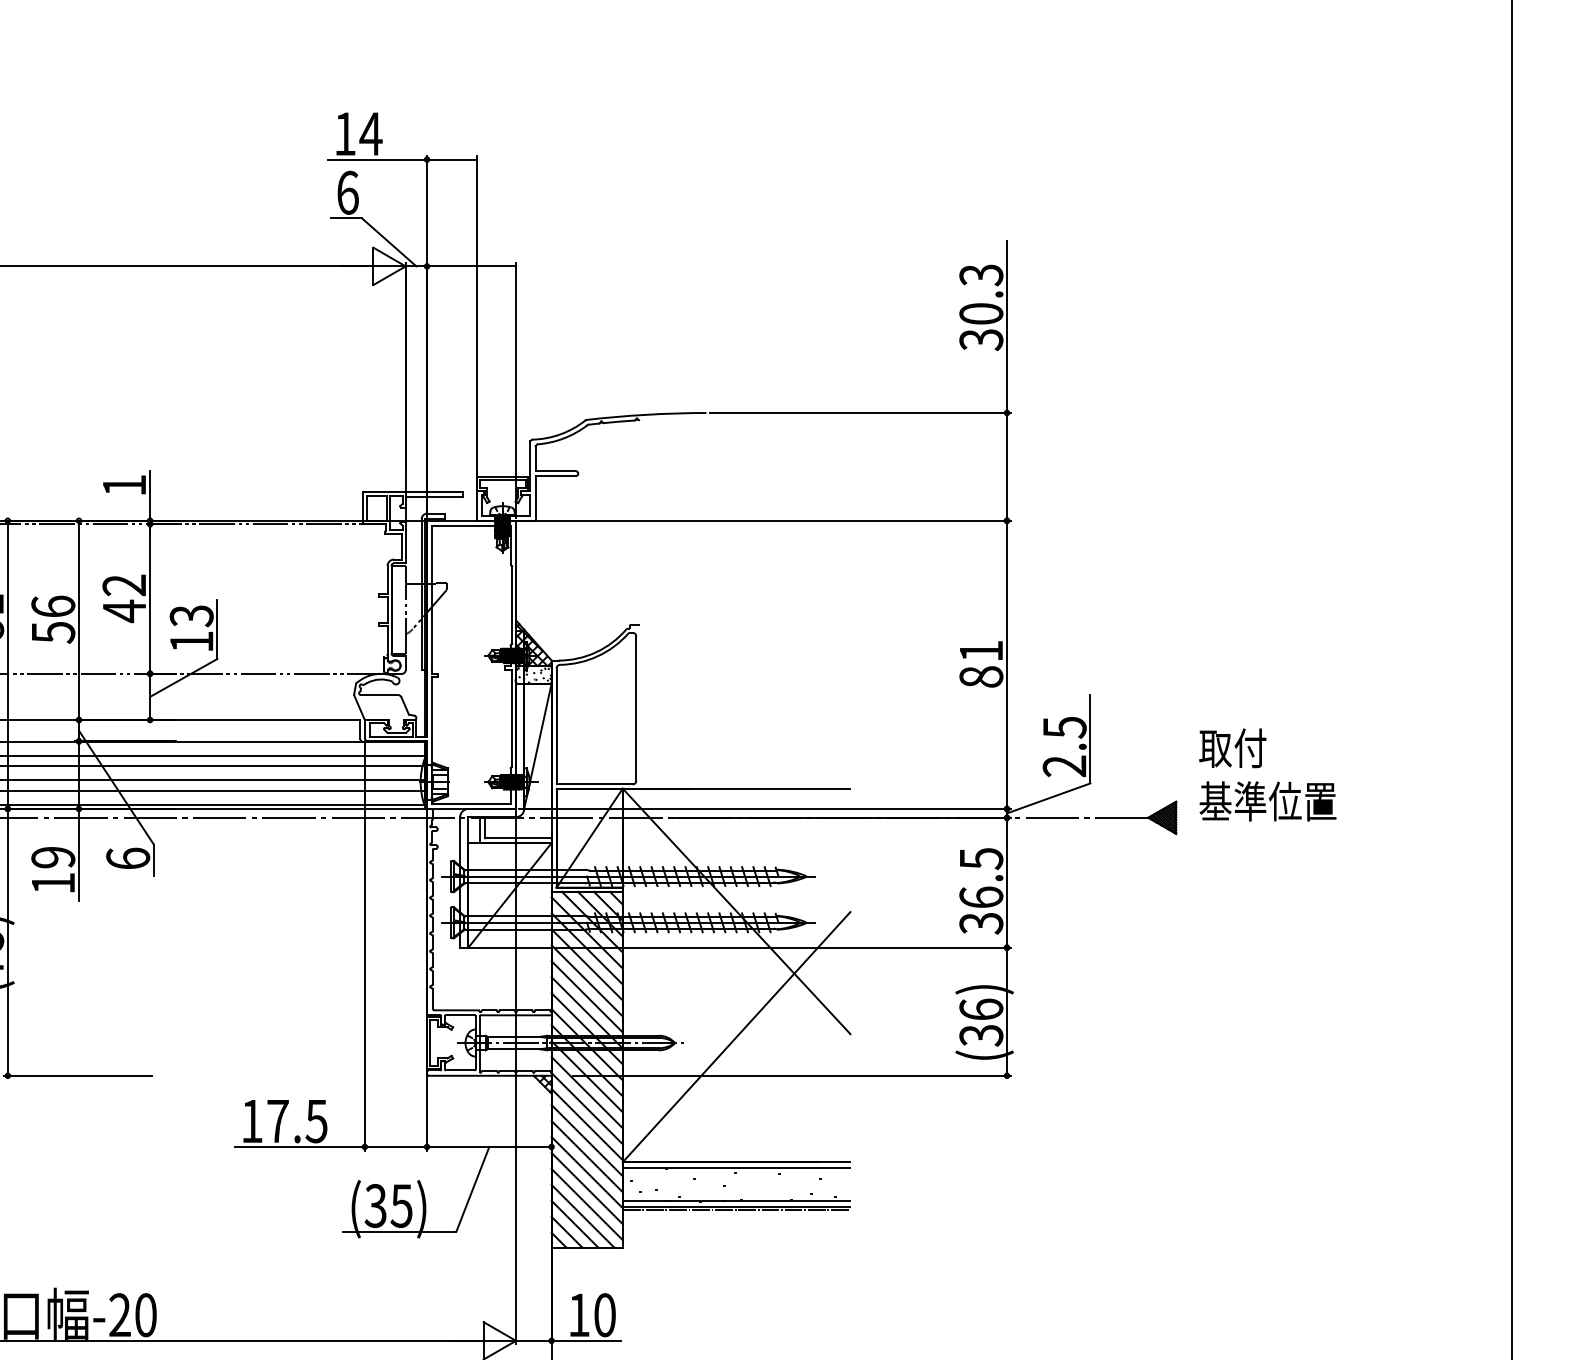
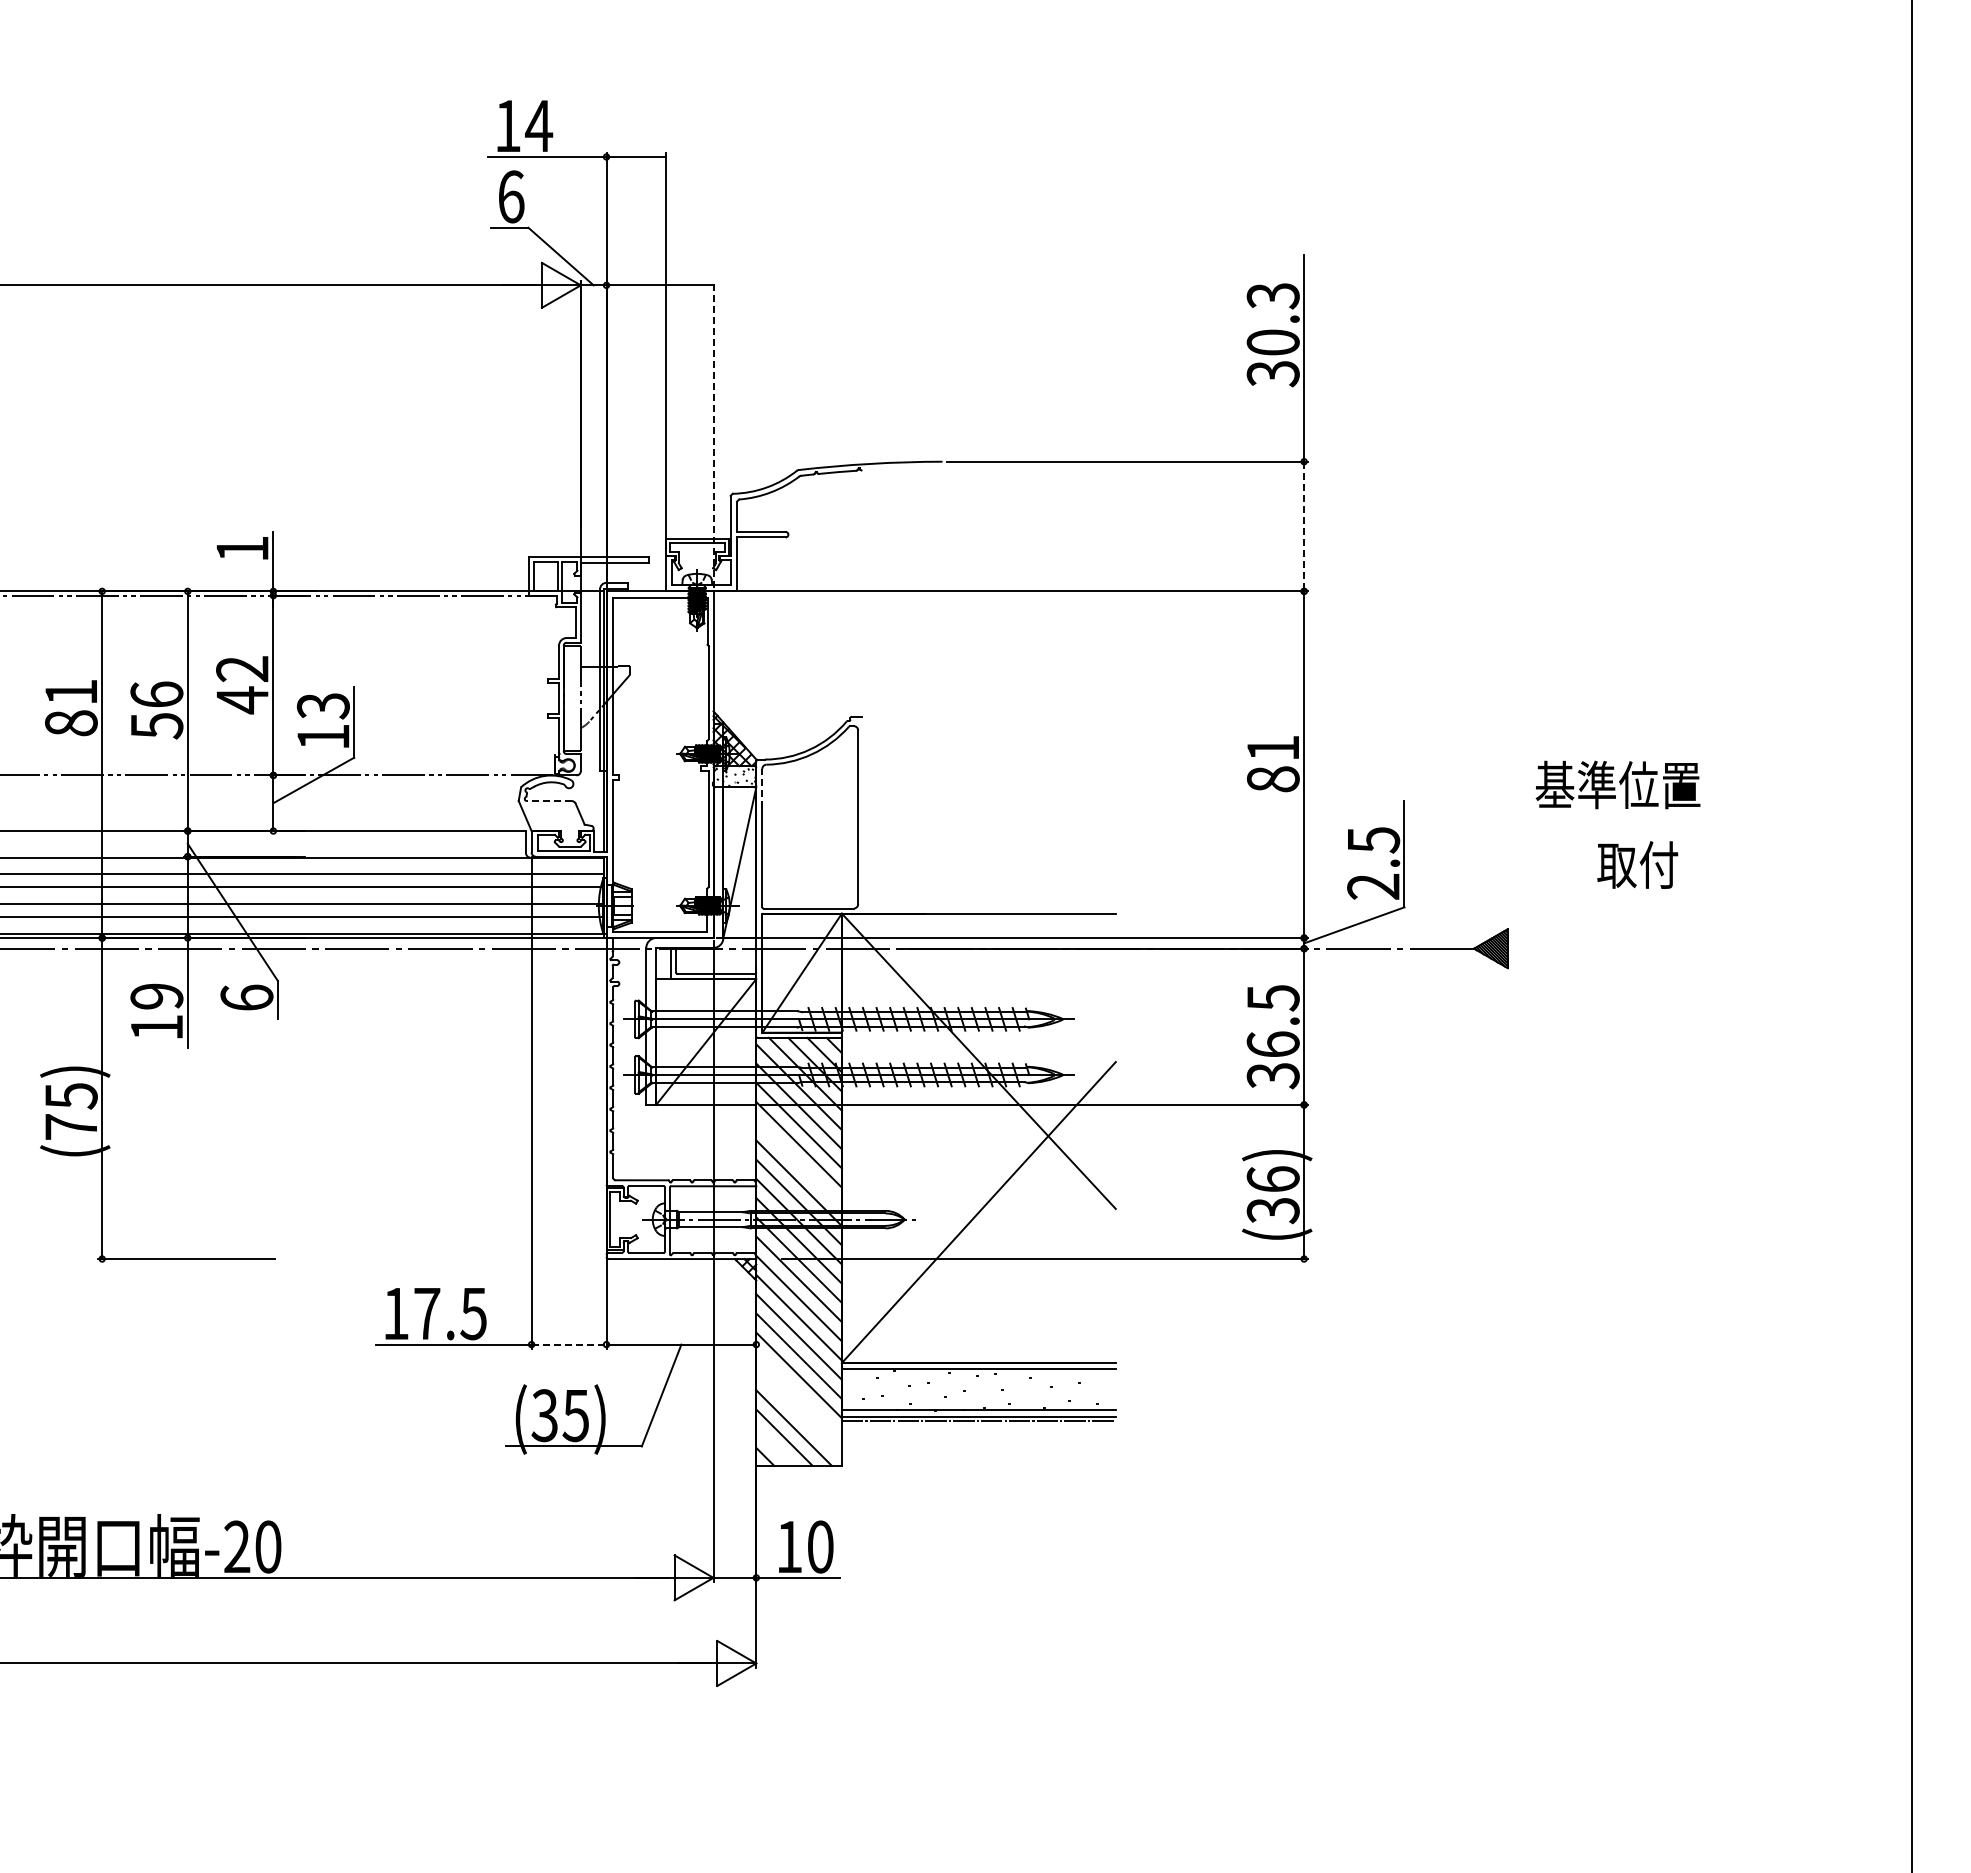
line: (516, 390) -> (713, 434), solid -> dashed
line: (1007, 466) -> (1304, 526), solid -> dashed
line: (556, 684) -> (762, 788), solid -> dashed
line: (378, 695) -> (548, 801), solid -> dashed
text: (1232, 747) -> (1637, 864), moved
text: (1267, 801) -> (1617, 784), moved
line: (586, 996) -> (798, 1163), removed
line: (396, 1146) -> (569, 1344), solid -> dashed
line: (586, 1188) -> (798, 1394), removed
line: (586, 1204) -> (798, 1413), removed
line: (566, 1231) -> (774, 1446), removed

